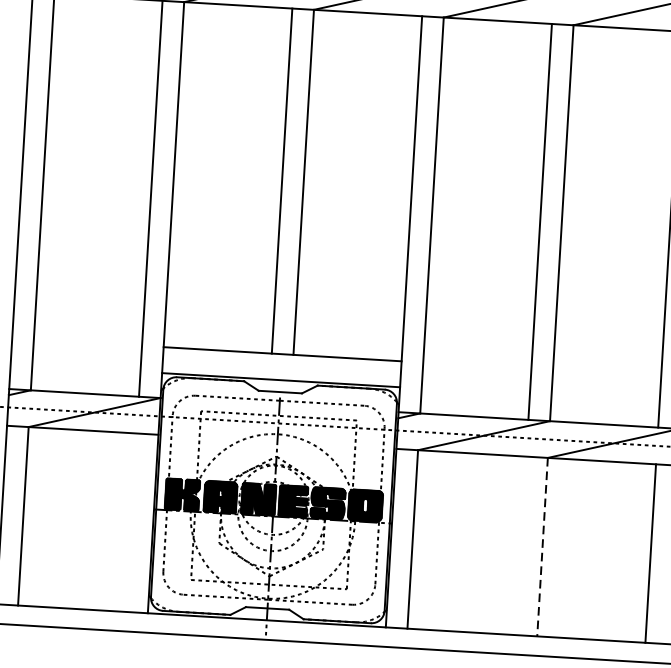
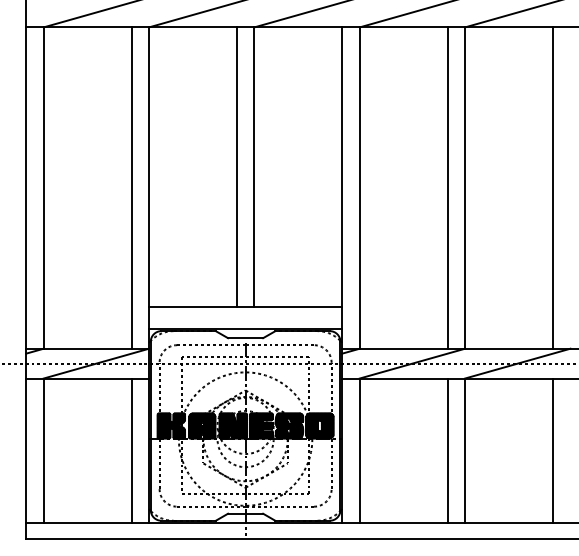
line: (131, 522) -> (131, 450), added
line: (520, 545) -> (447, 450), added
line: (543, 547) -> (465, 451), dashed -> solid

